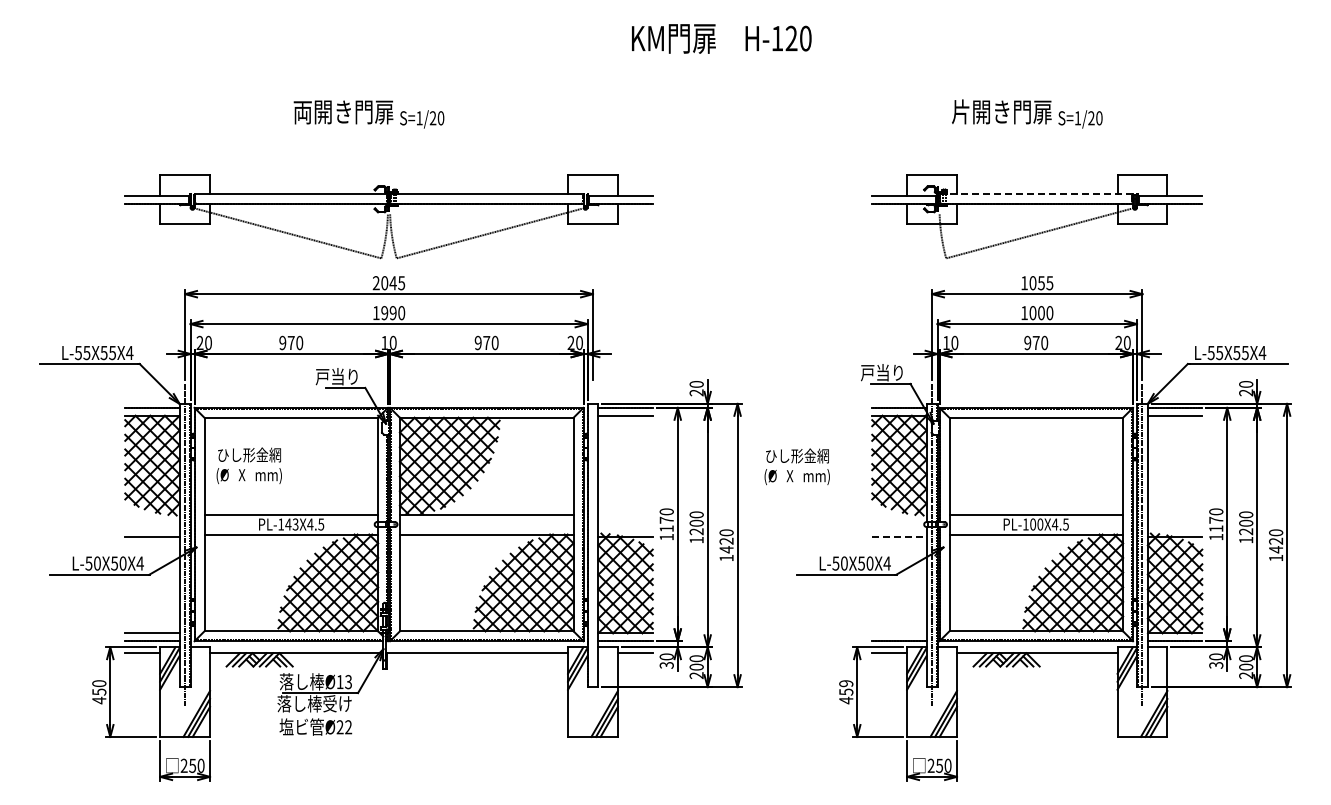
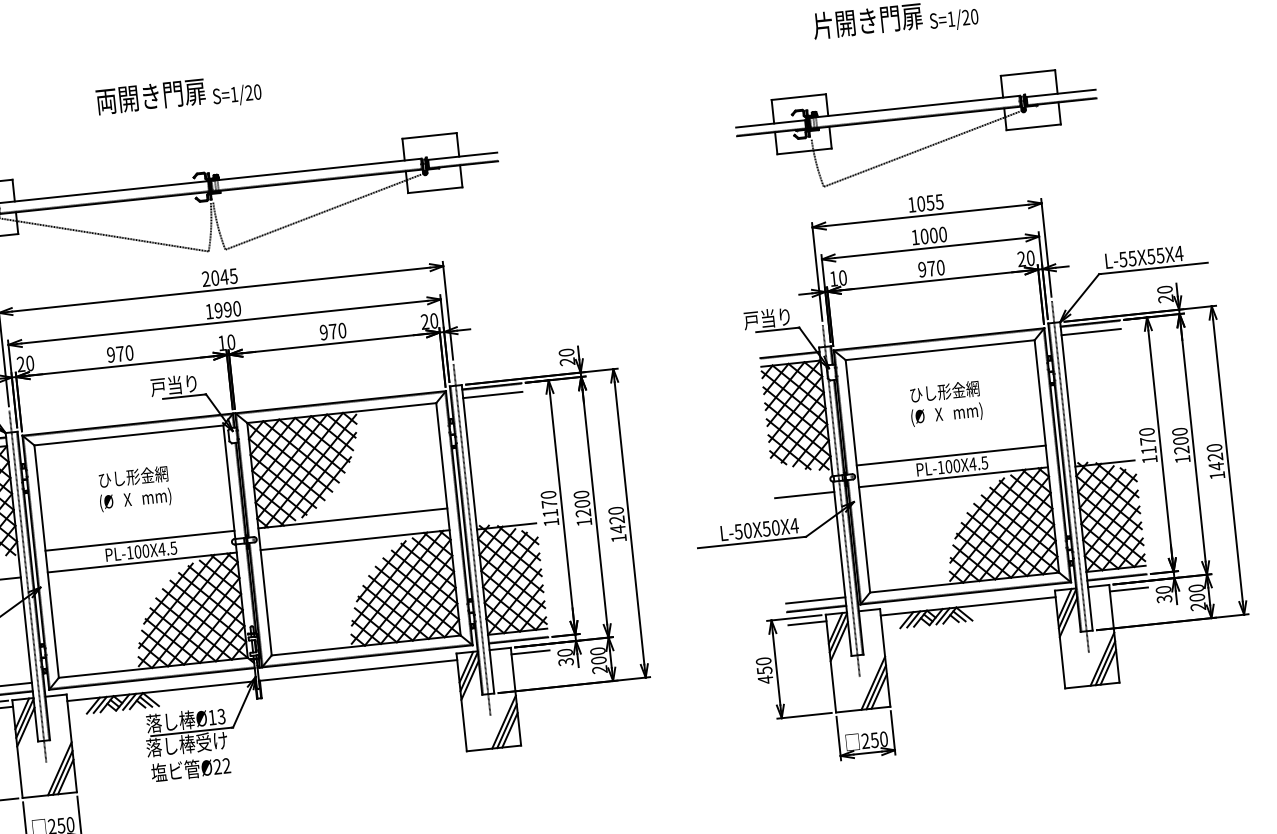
line: (1036, 194) -> (914, 106), dashed -> solid
text: (248, 465) -> (133, 488), moved
text: (796, 466) -> (944, 403), moved
text: (291, 524) -> (141, 551), PL-143X4.5 -> PL-100X4.5
line: (899, 536) -> (804, 495), dashed -> solid
line: (592, 545) -> (471, 539), added
line: (899, 633) -> (815, 600), added
line: (1184, 653) -> (1128, 589), added
text: (846, 683) -> (763, 661), 459 -> 450

